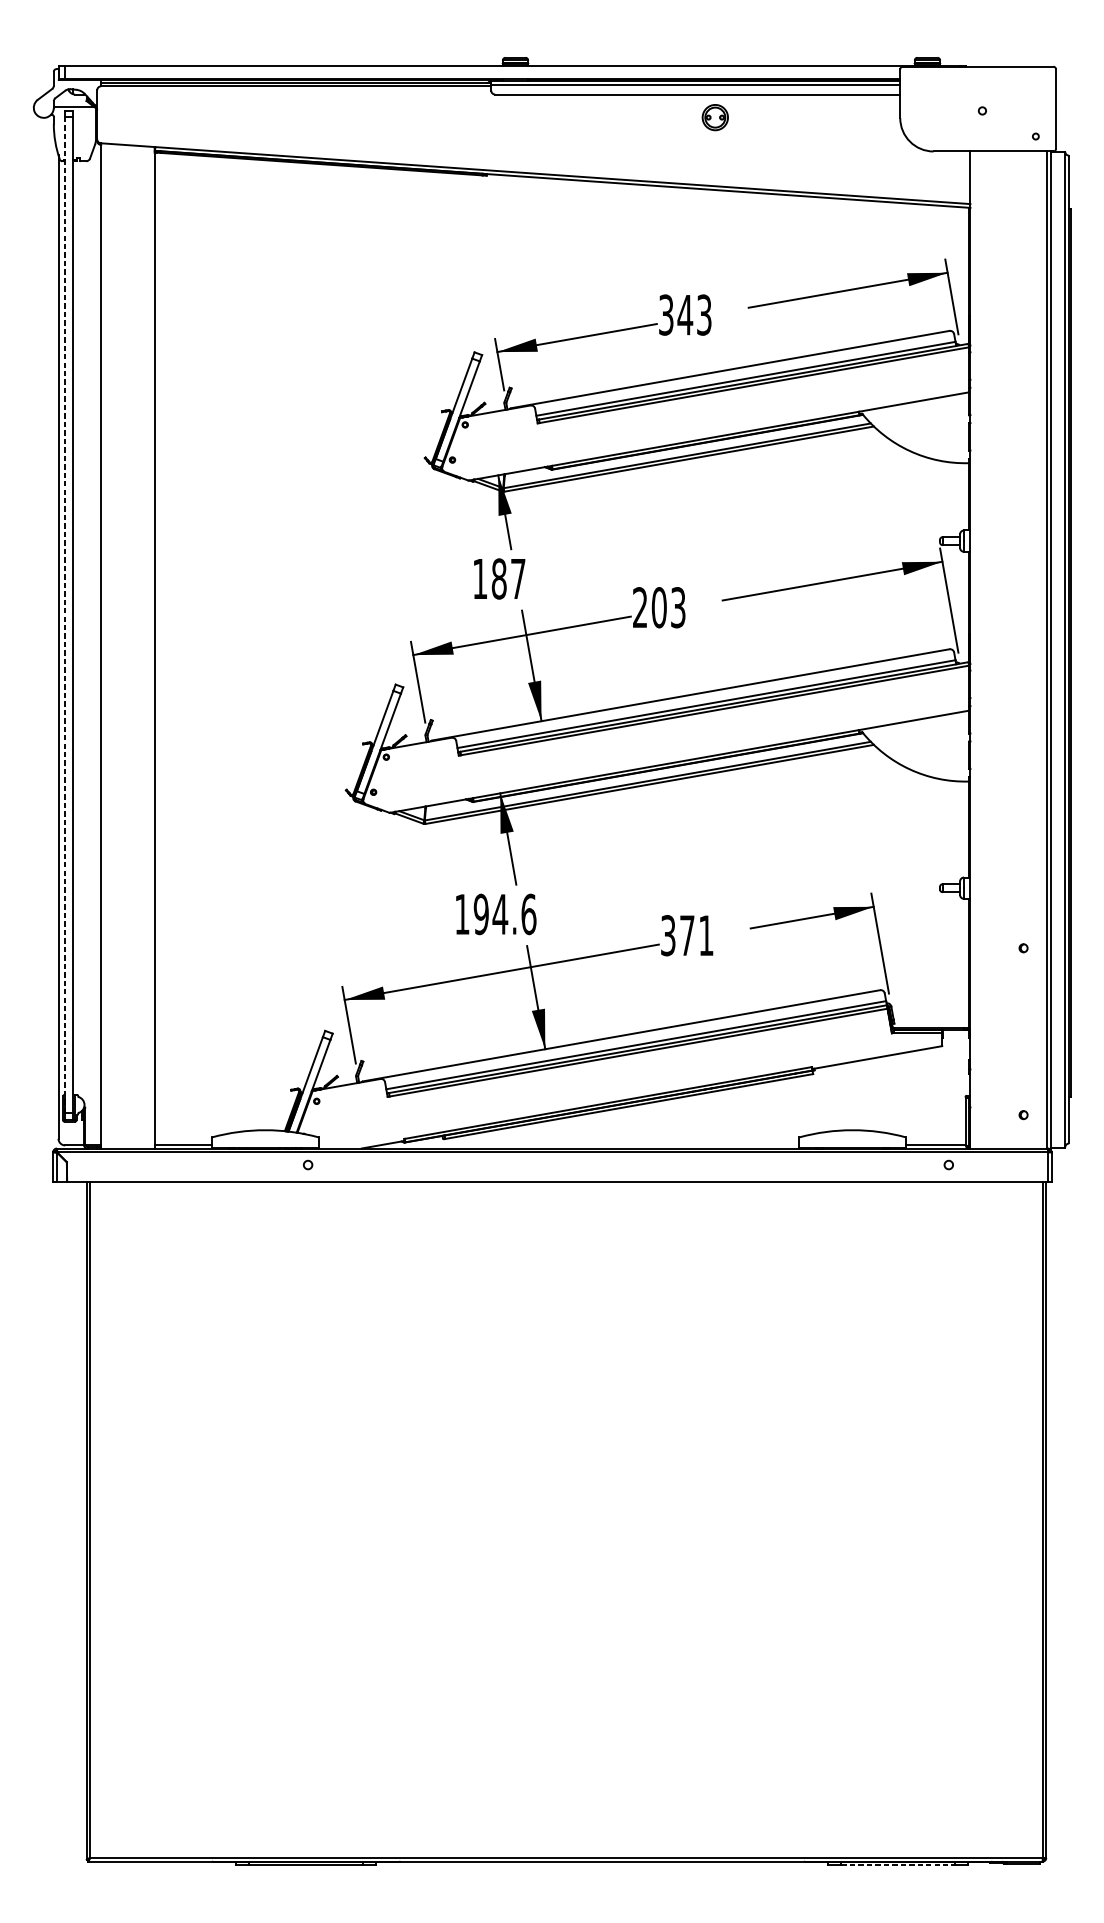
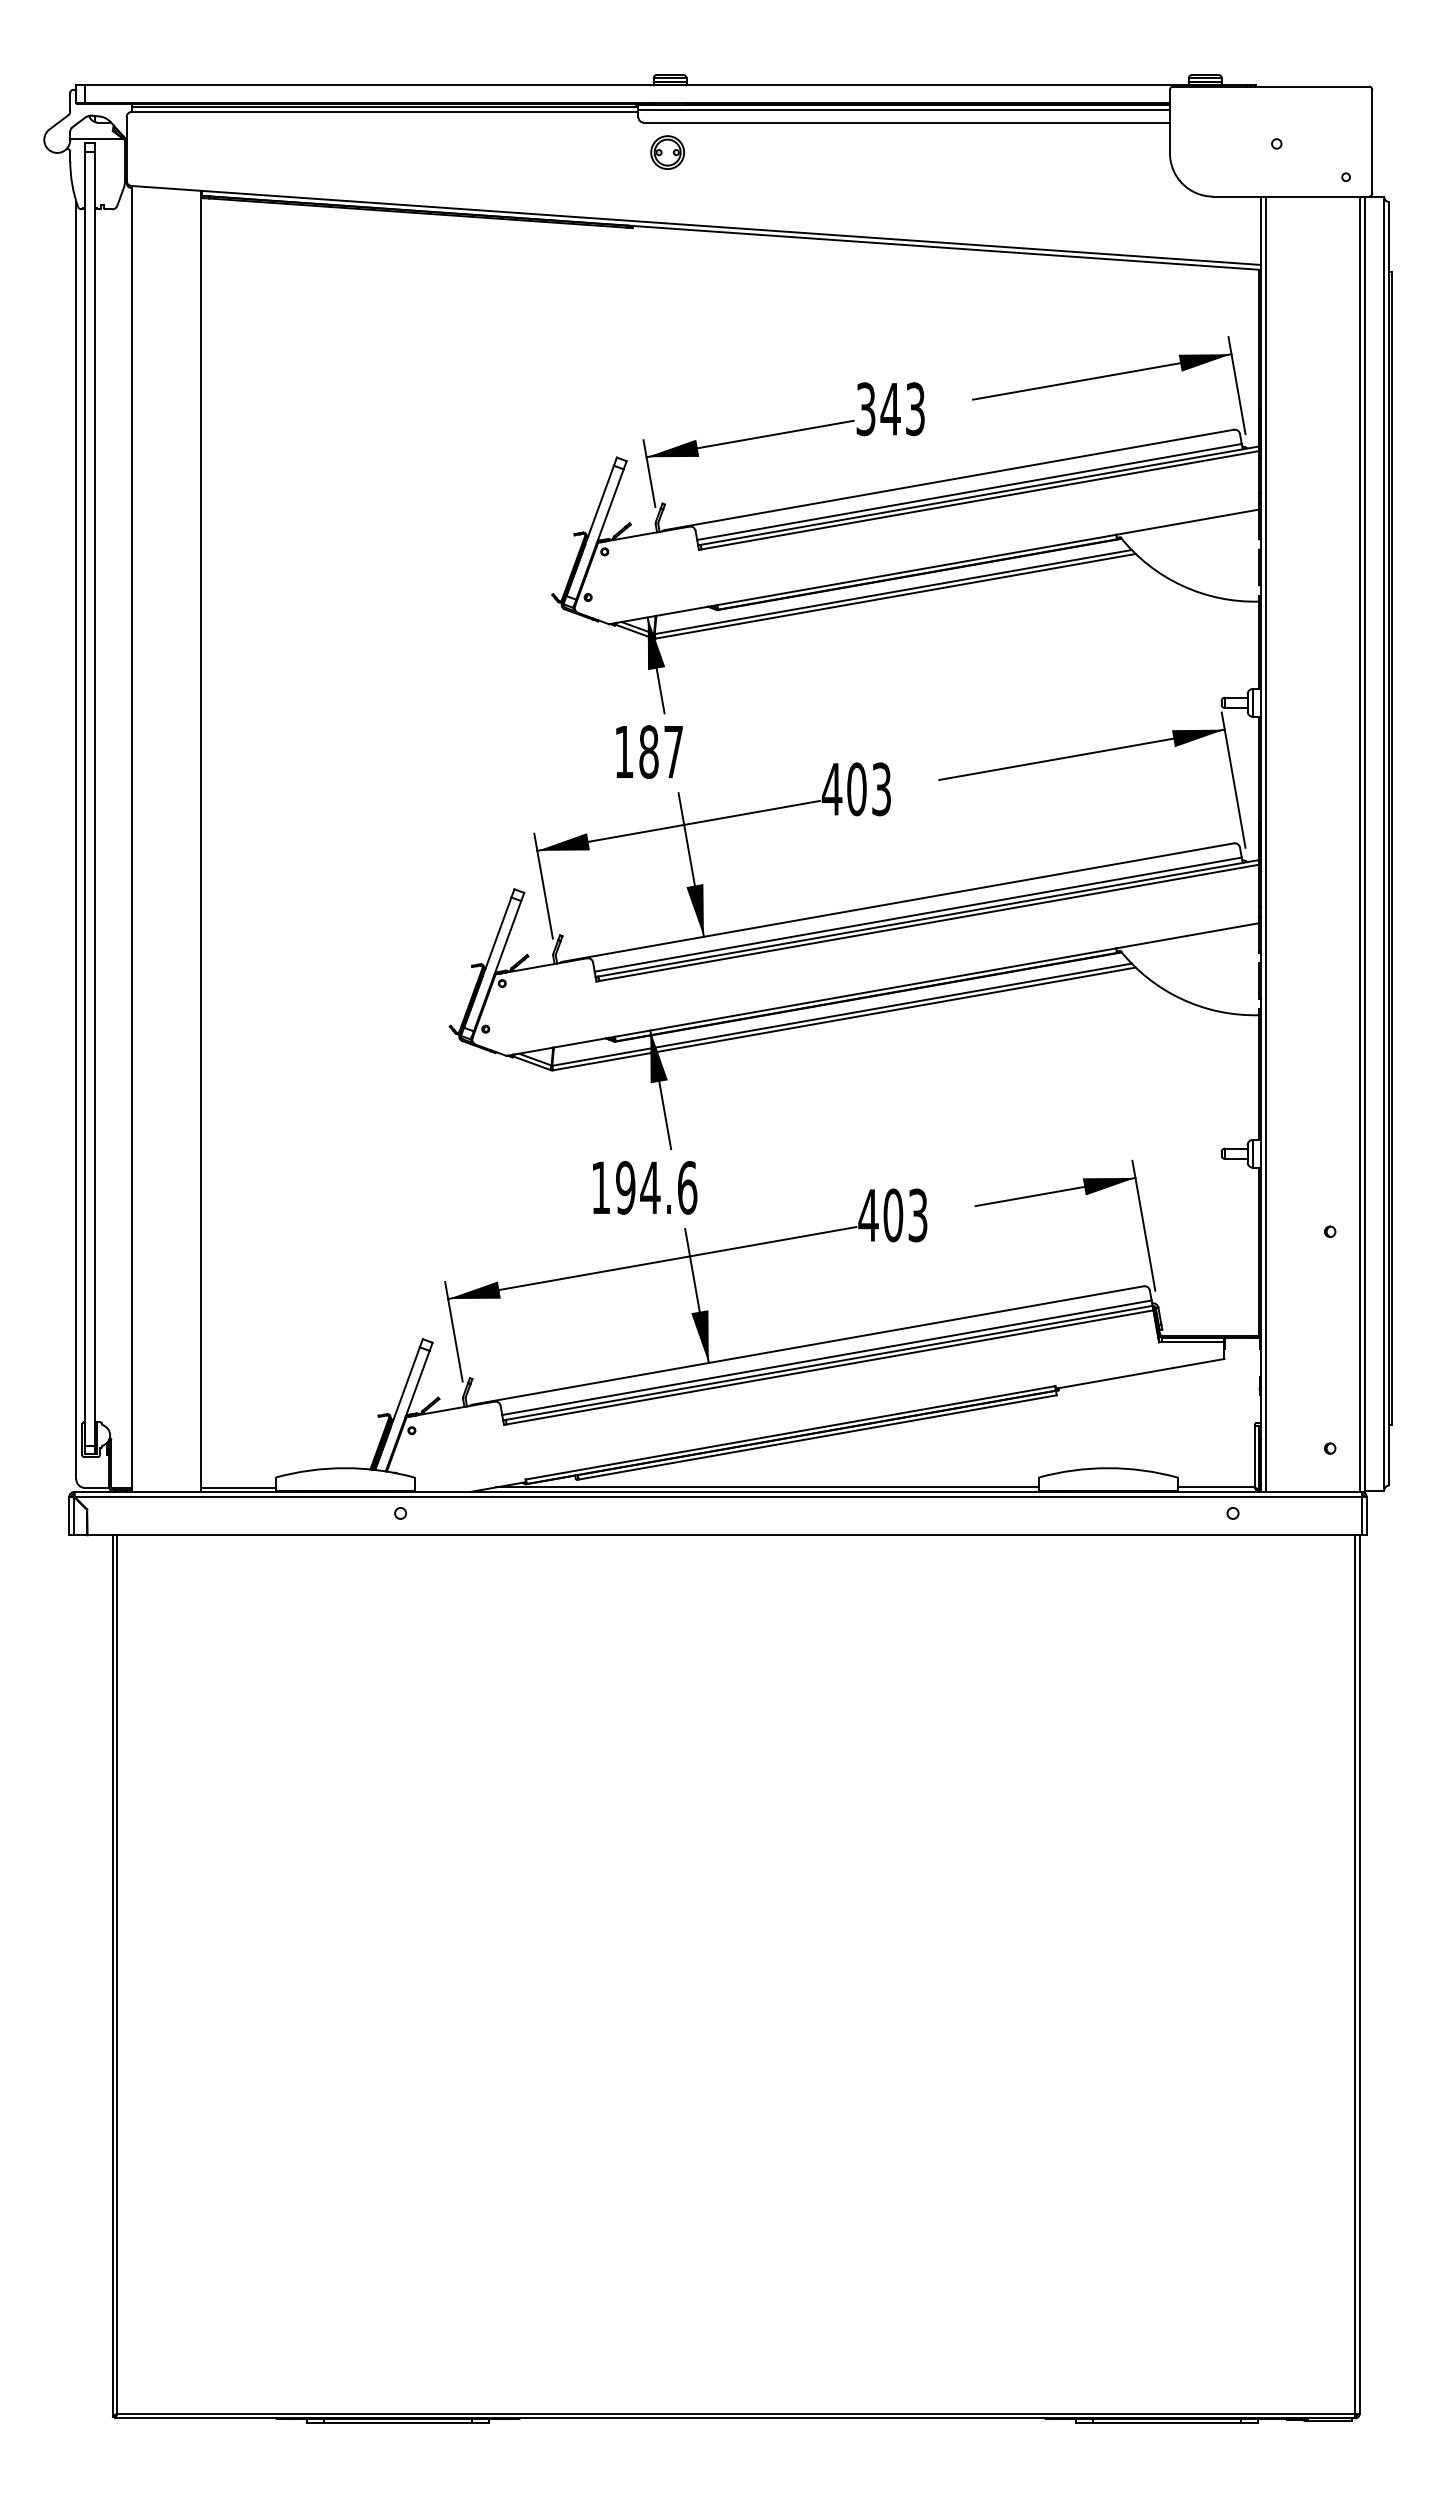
part: (715, 117) -> (667, 152), moved
text: (639, 607) -> (831, 788), 203 -> 403
line: (65, 614) -> (85, 798), dashed -> solid
line: (974, 649) -> (1266, 843), added
text: (686, 935) -> (892, 1215), 371 -> 403
line: (590, 1145) -> (767, 1487), added
line: (898, 1865) -> (1167, 2423), dashed -> solid

